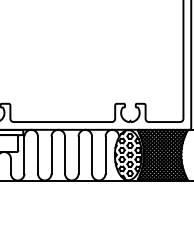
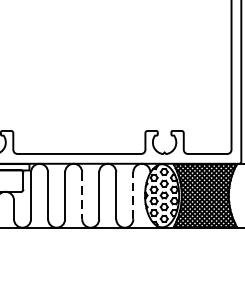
line: (65, 155) -> (82, 196), solid -> dashed
line: (105, 155) -> (133, 196), solid -> dashed

